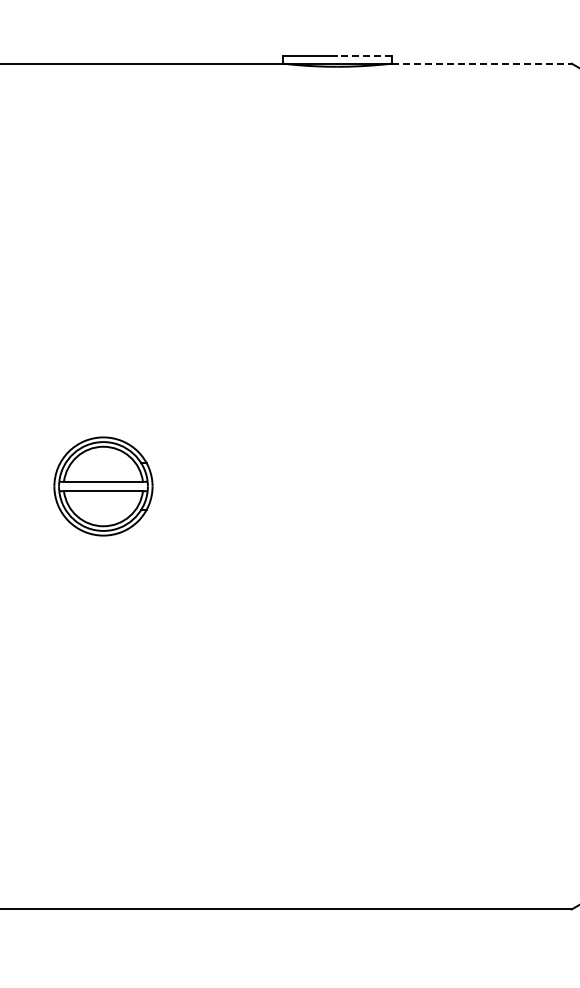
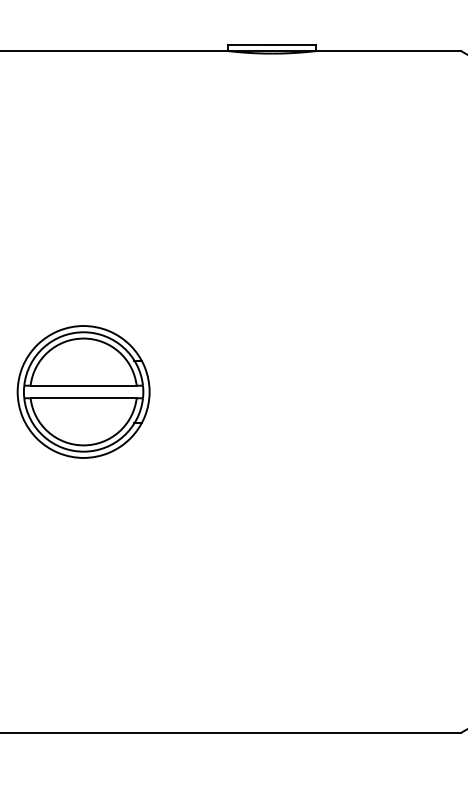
line: (364, 55) -> (294, 44), dashed -> solid
line: (481, 63) -> (388, 50), dashed -> solid
part: (103, 486) -> (83, 391), size x1.67

